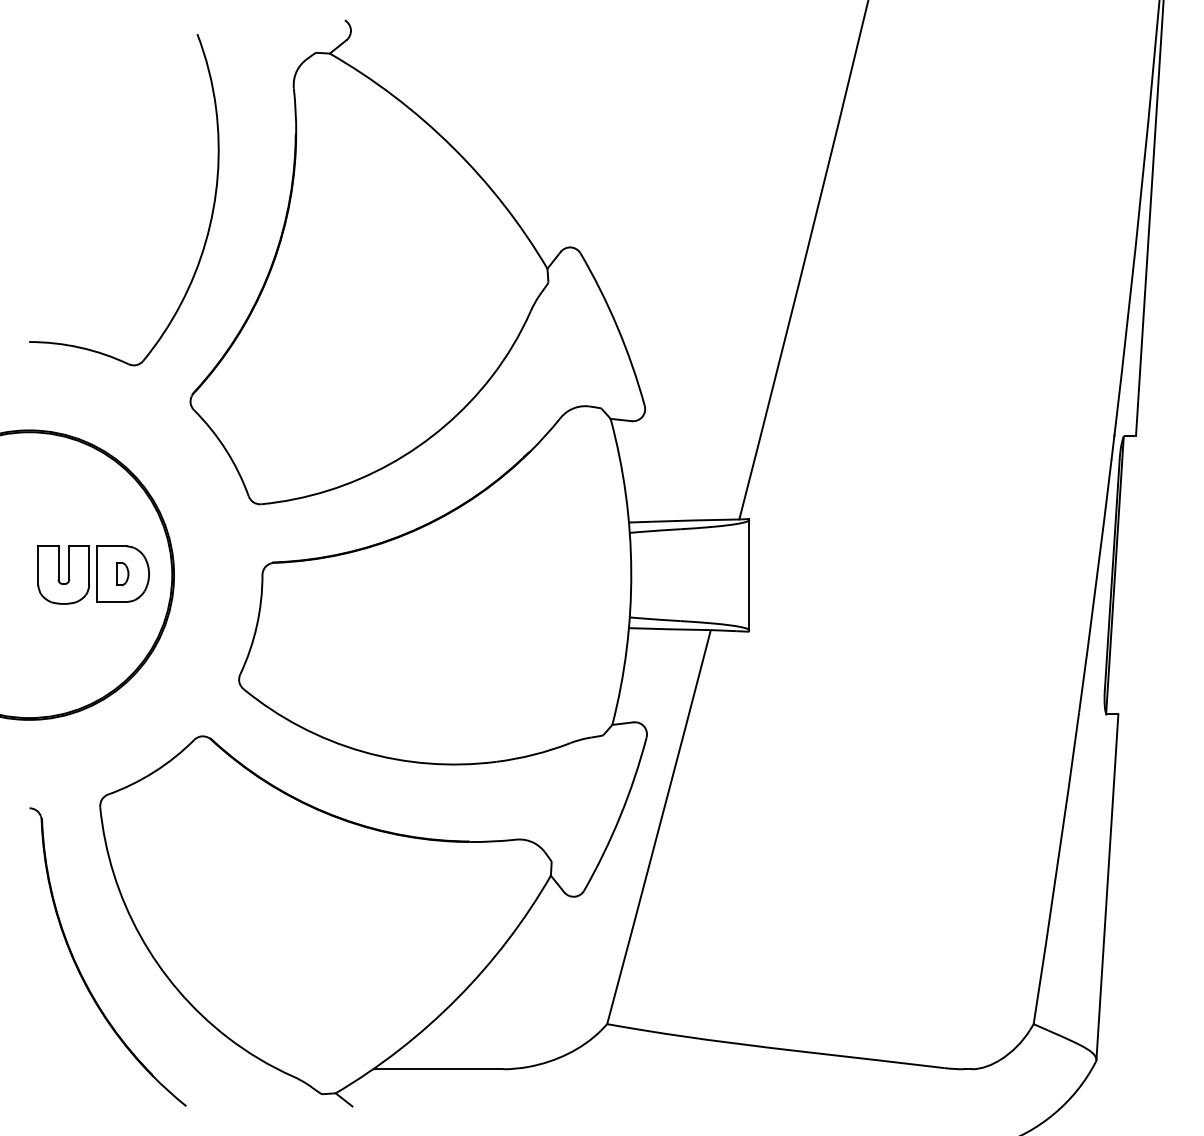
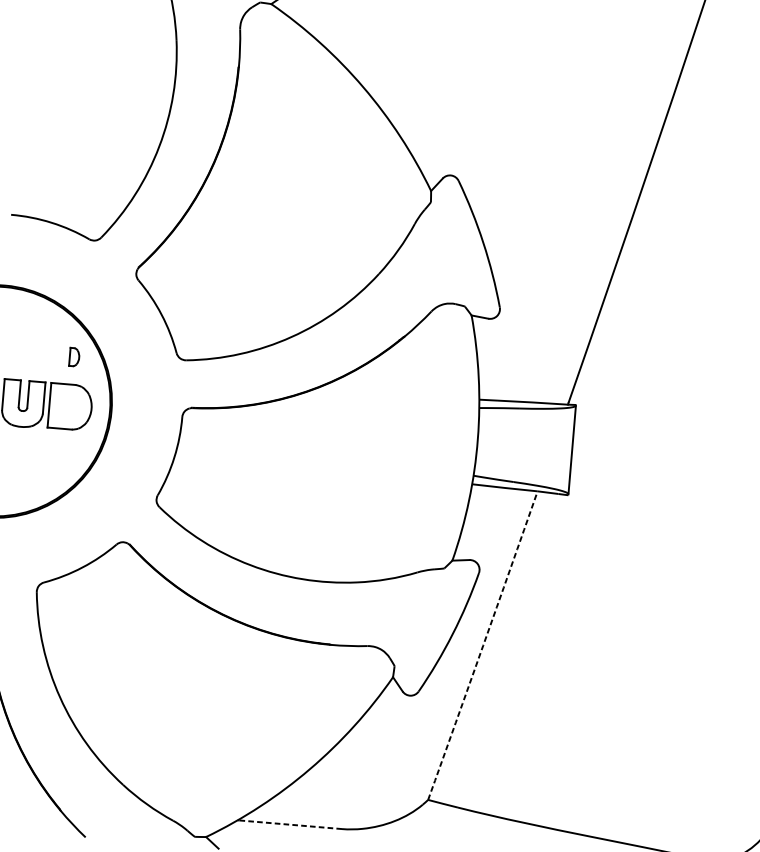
part: (122, 574) -> (74, 357), moved
arc: (659, 827) -> (483, 645), solid -> dashed
line: (438, 1069) -> (290, 824), solid -> dashed

